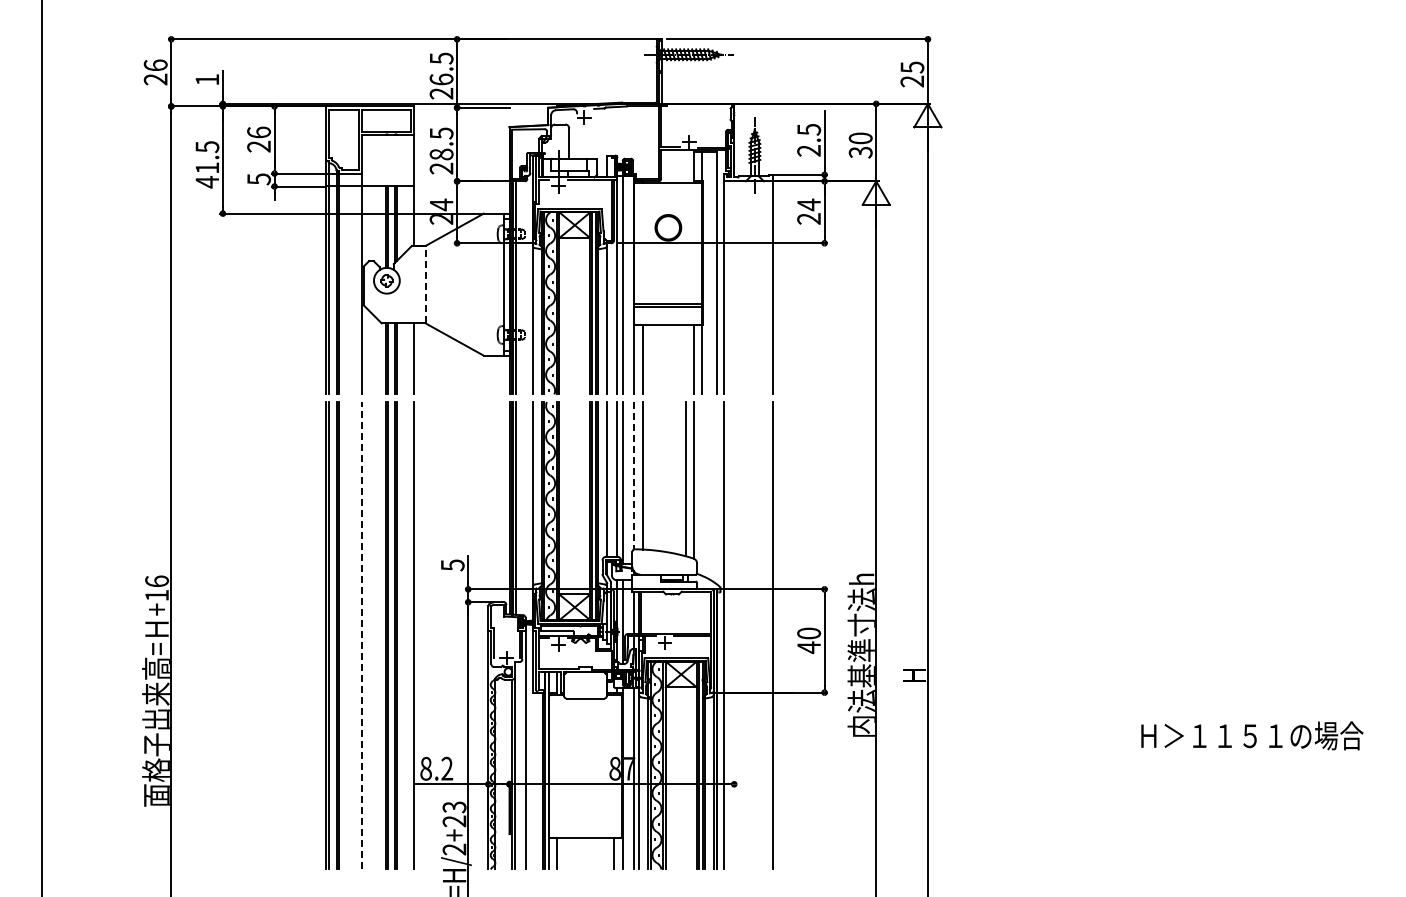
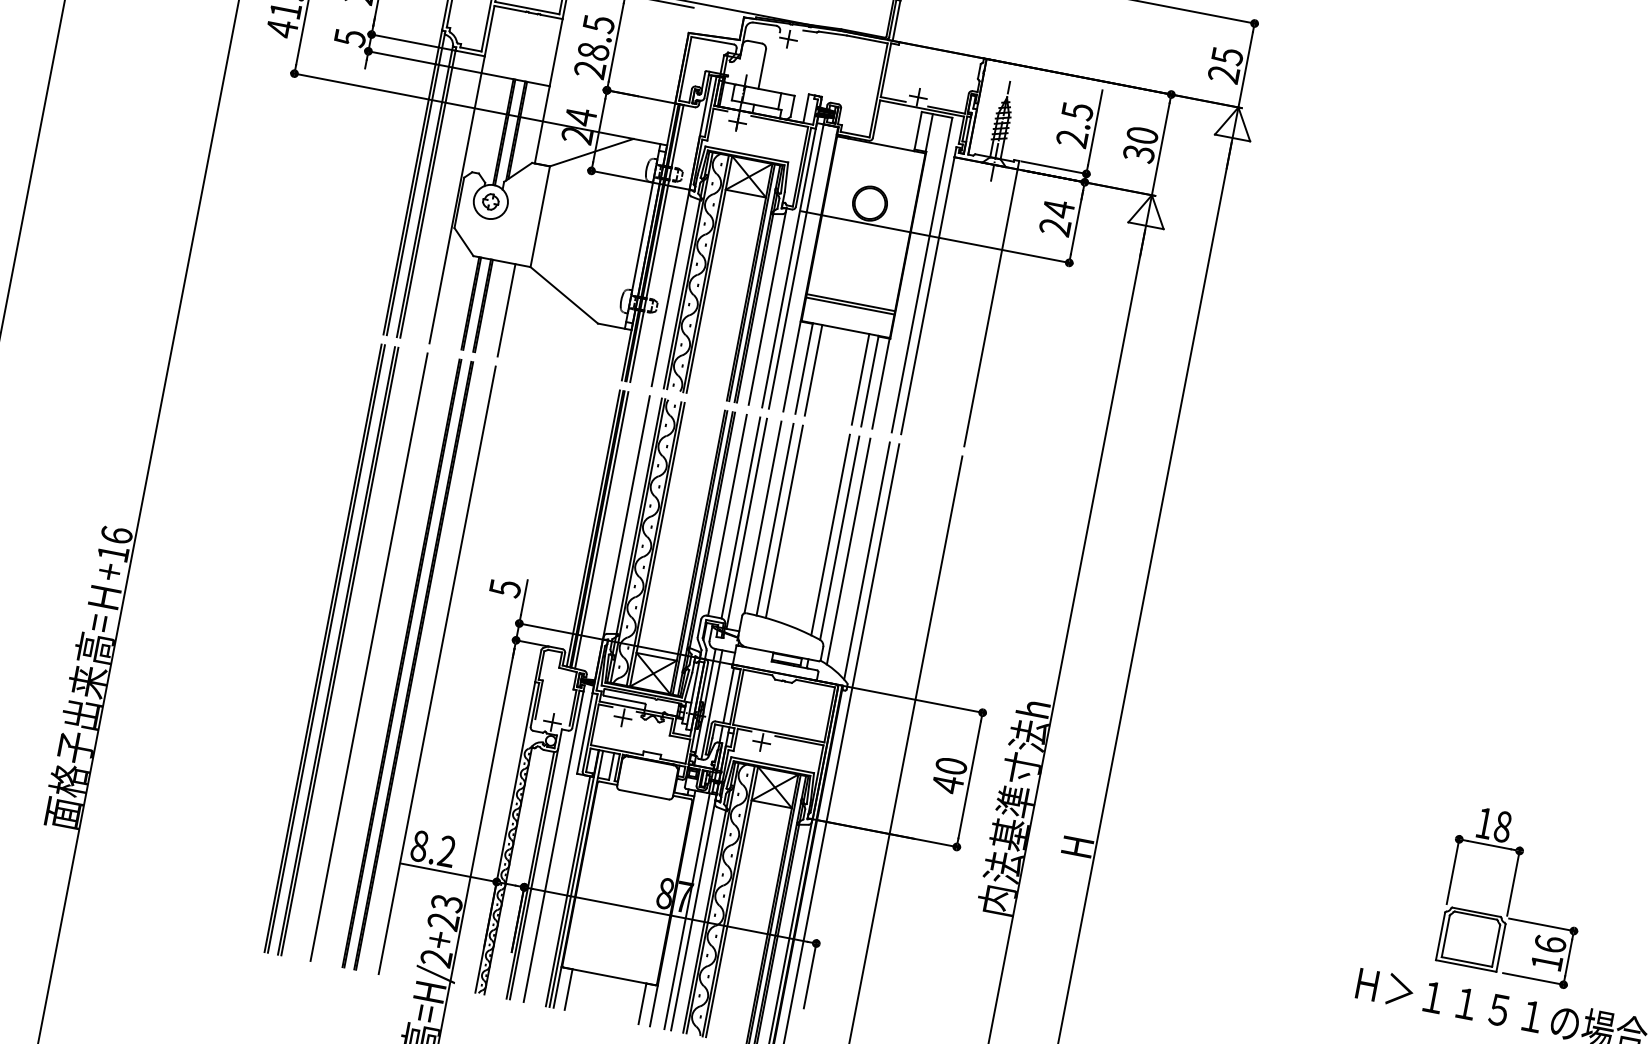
line: (425, 284) -> (540, 216), dashed -> solid
line: (650, 359) -> (813, 370), added
line: (686, 359) -> (860, 379), added
line: (633, 475) -> (762, 516), dashed -> solid
line: (650, 476) -> (784, 522), added
line: (702, 488) -> (849, 551), added
line: (717, 493) -> (867, 561), added
line: (361, 635) -> (369, 656), dashed -> solid
part: (1245, 649) -> (1514, 896), added
line: (734, 807) -> (810, 973), added

